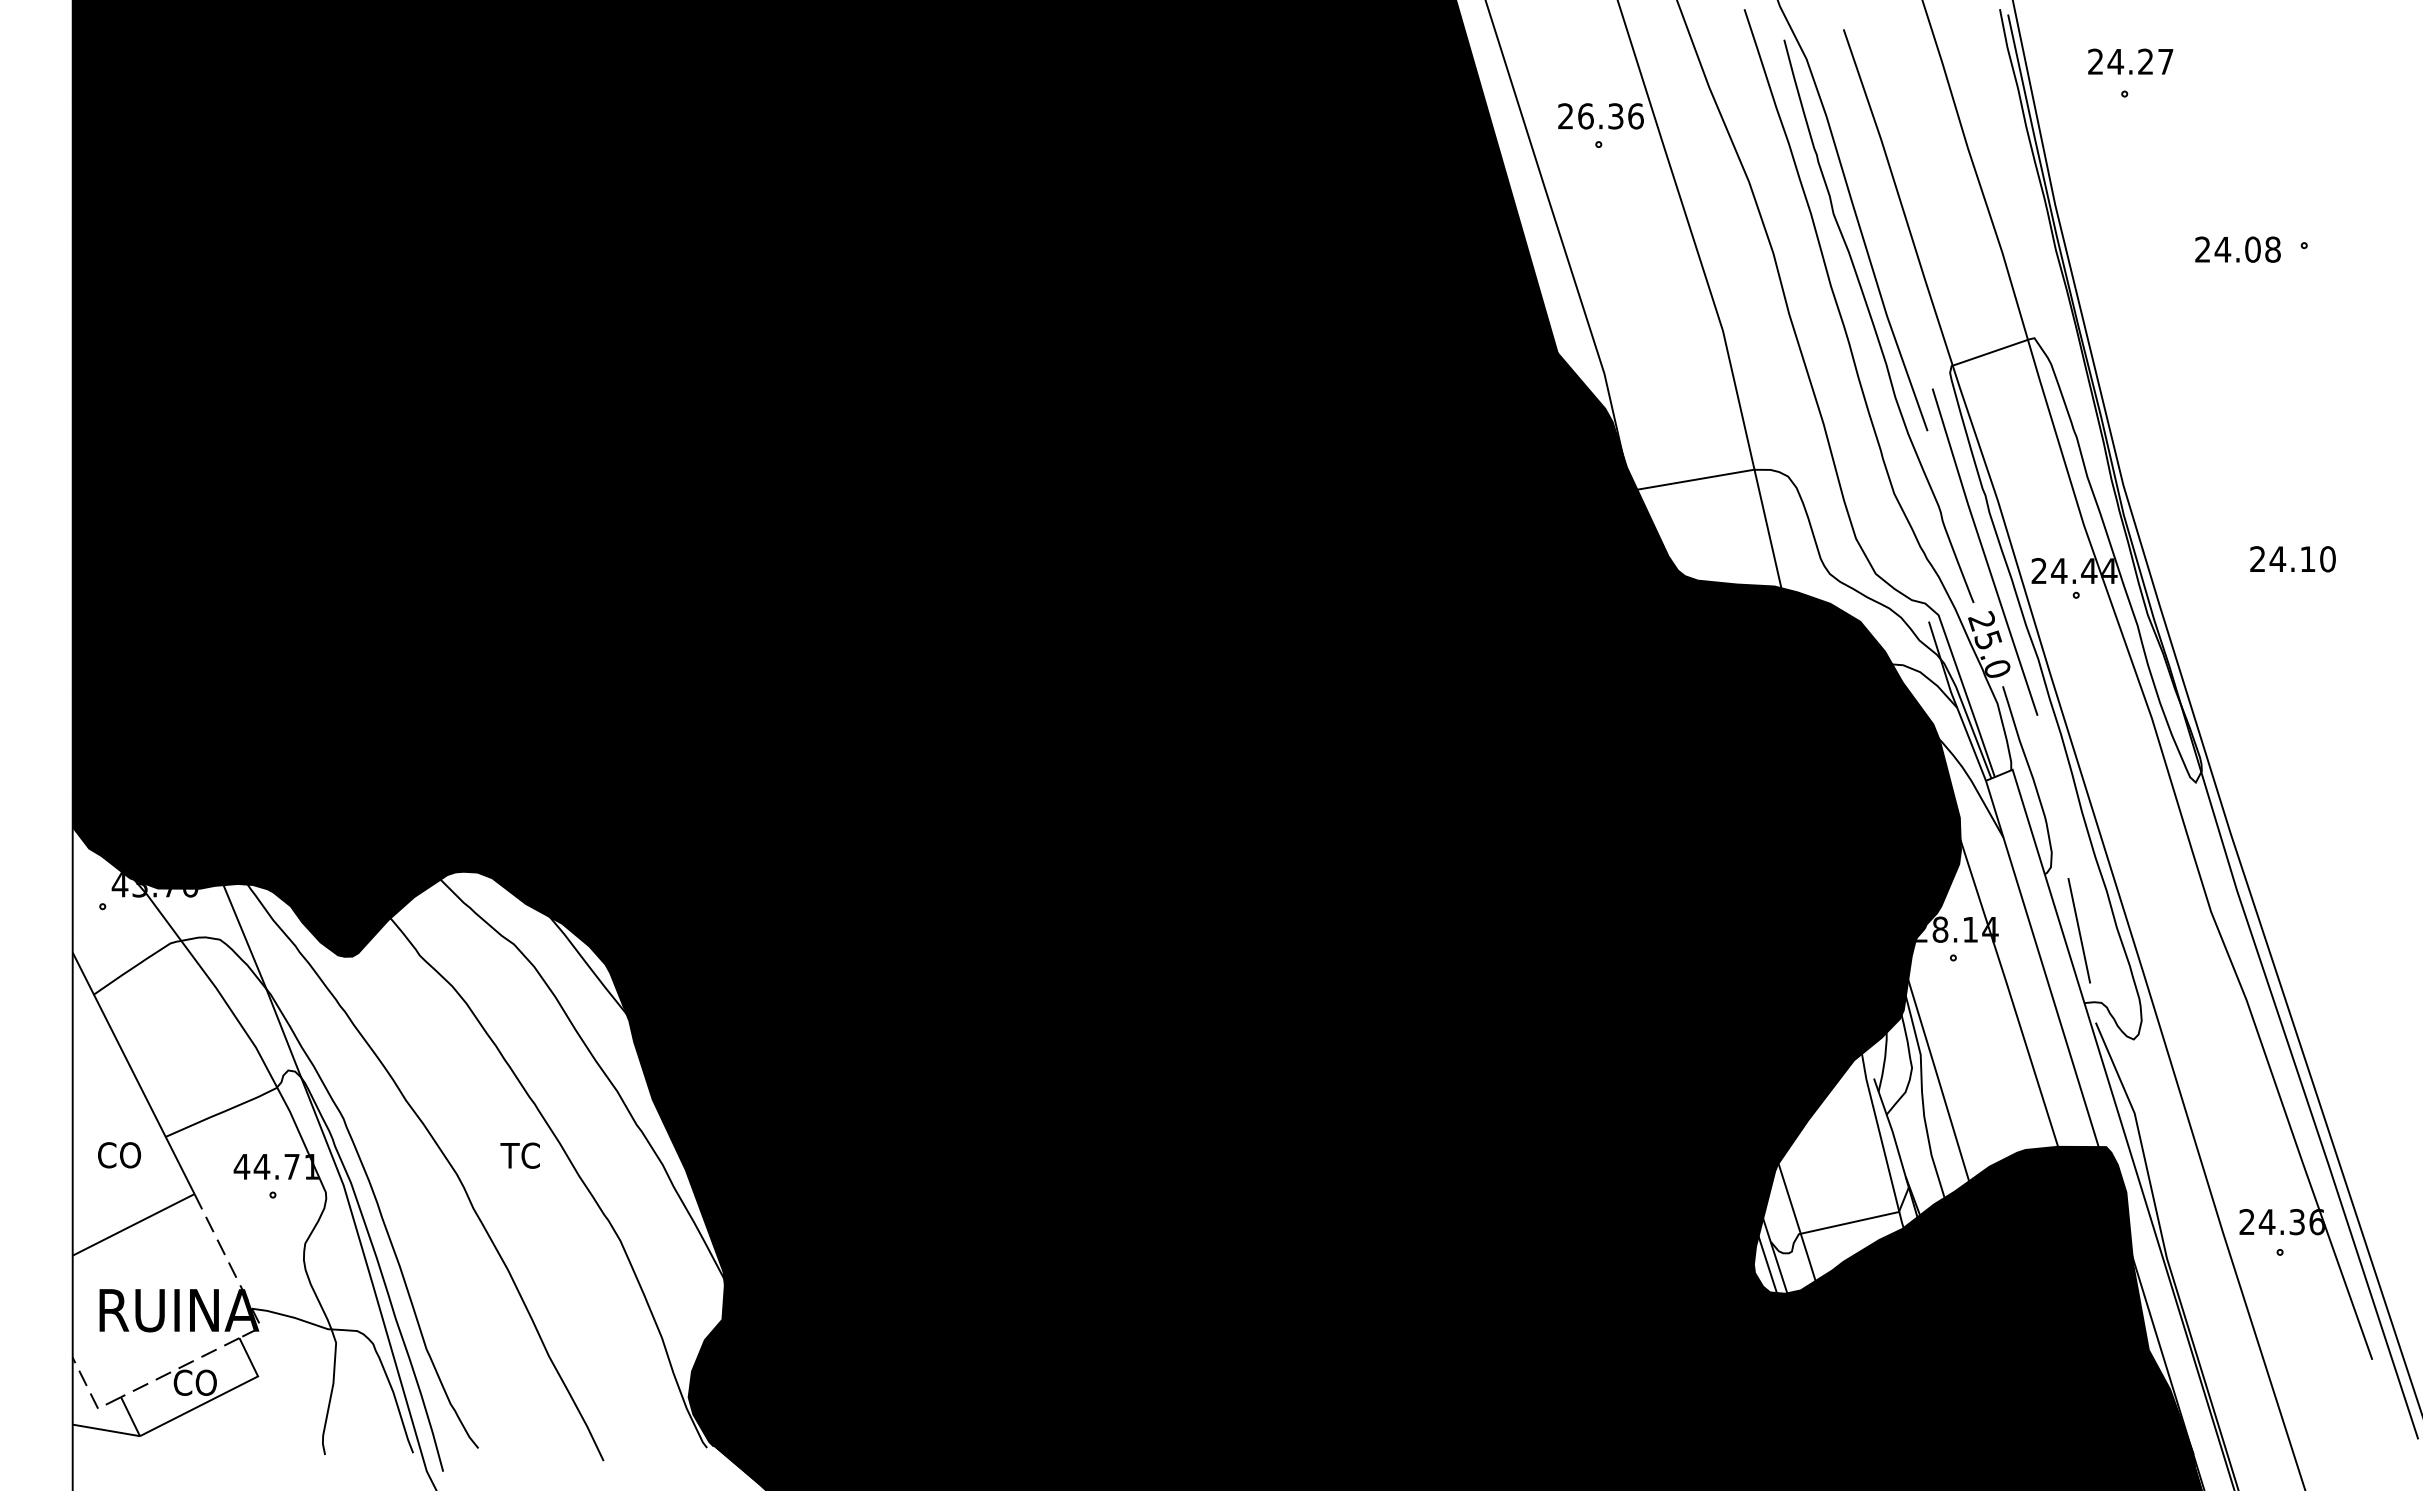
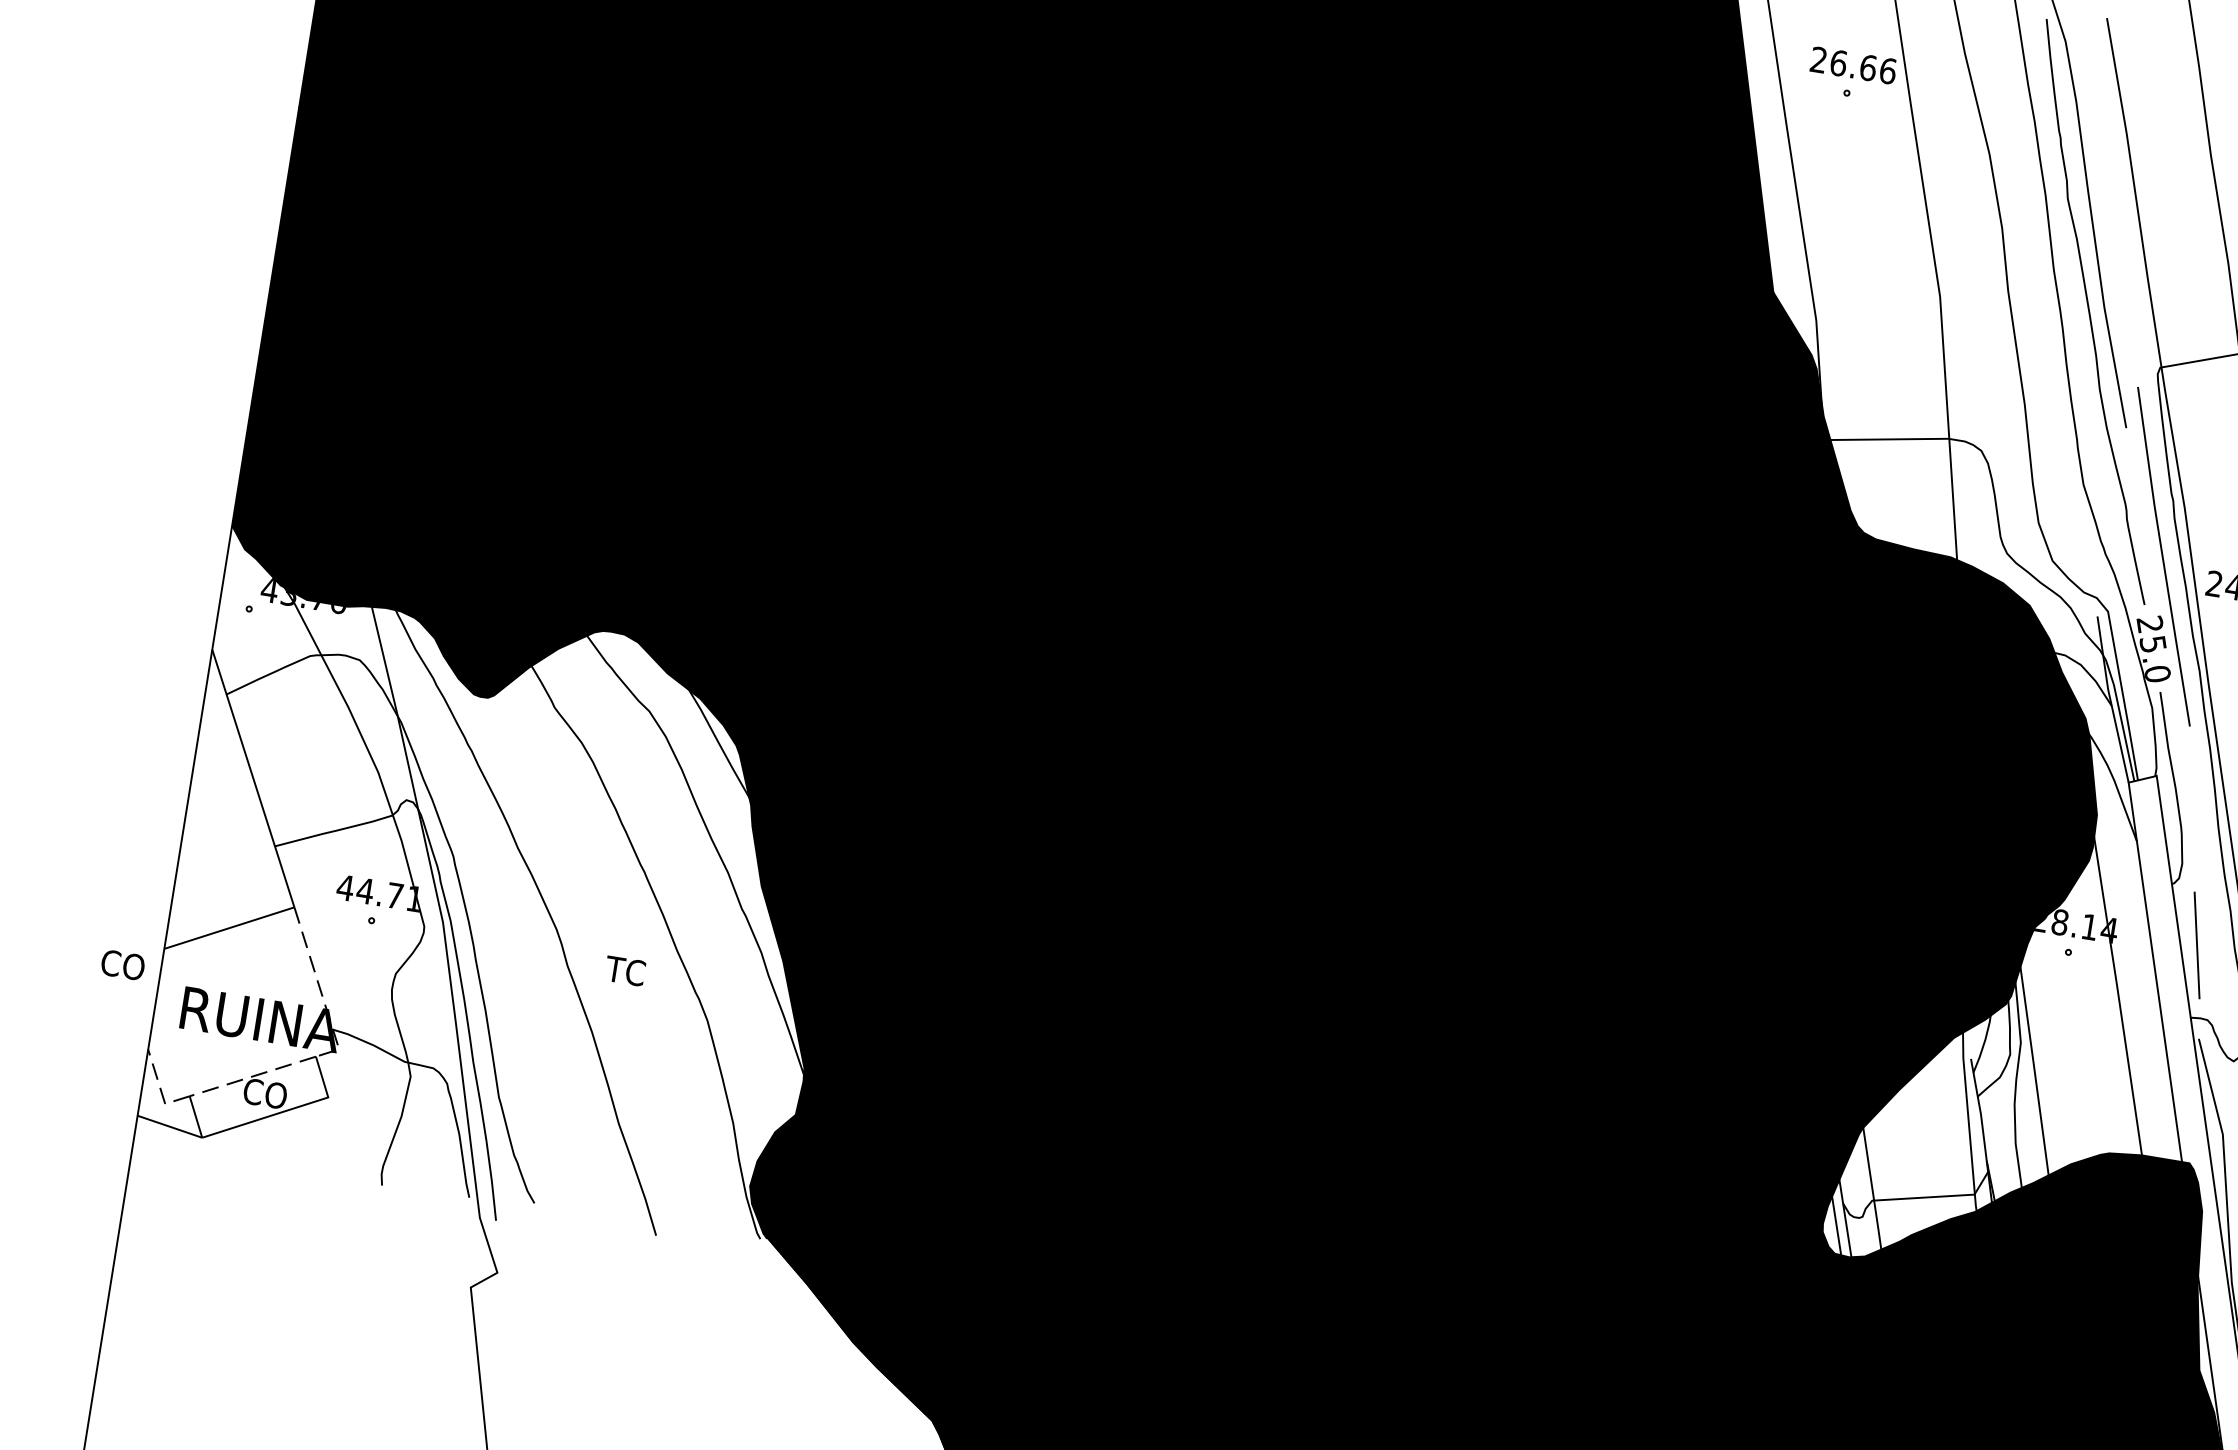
text: (1615, 116) -> (1867, 68), 26.36 -> 26.66
text: (119, 1155) -> (123, 965), moved
text: (519, 1155) -> (624, 970), moved

